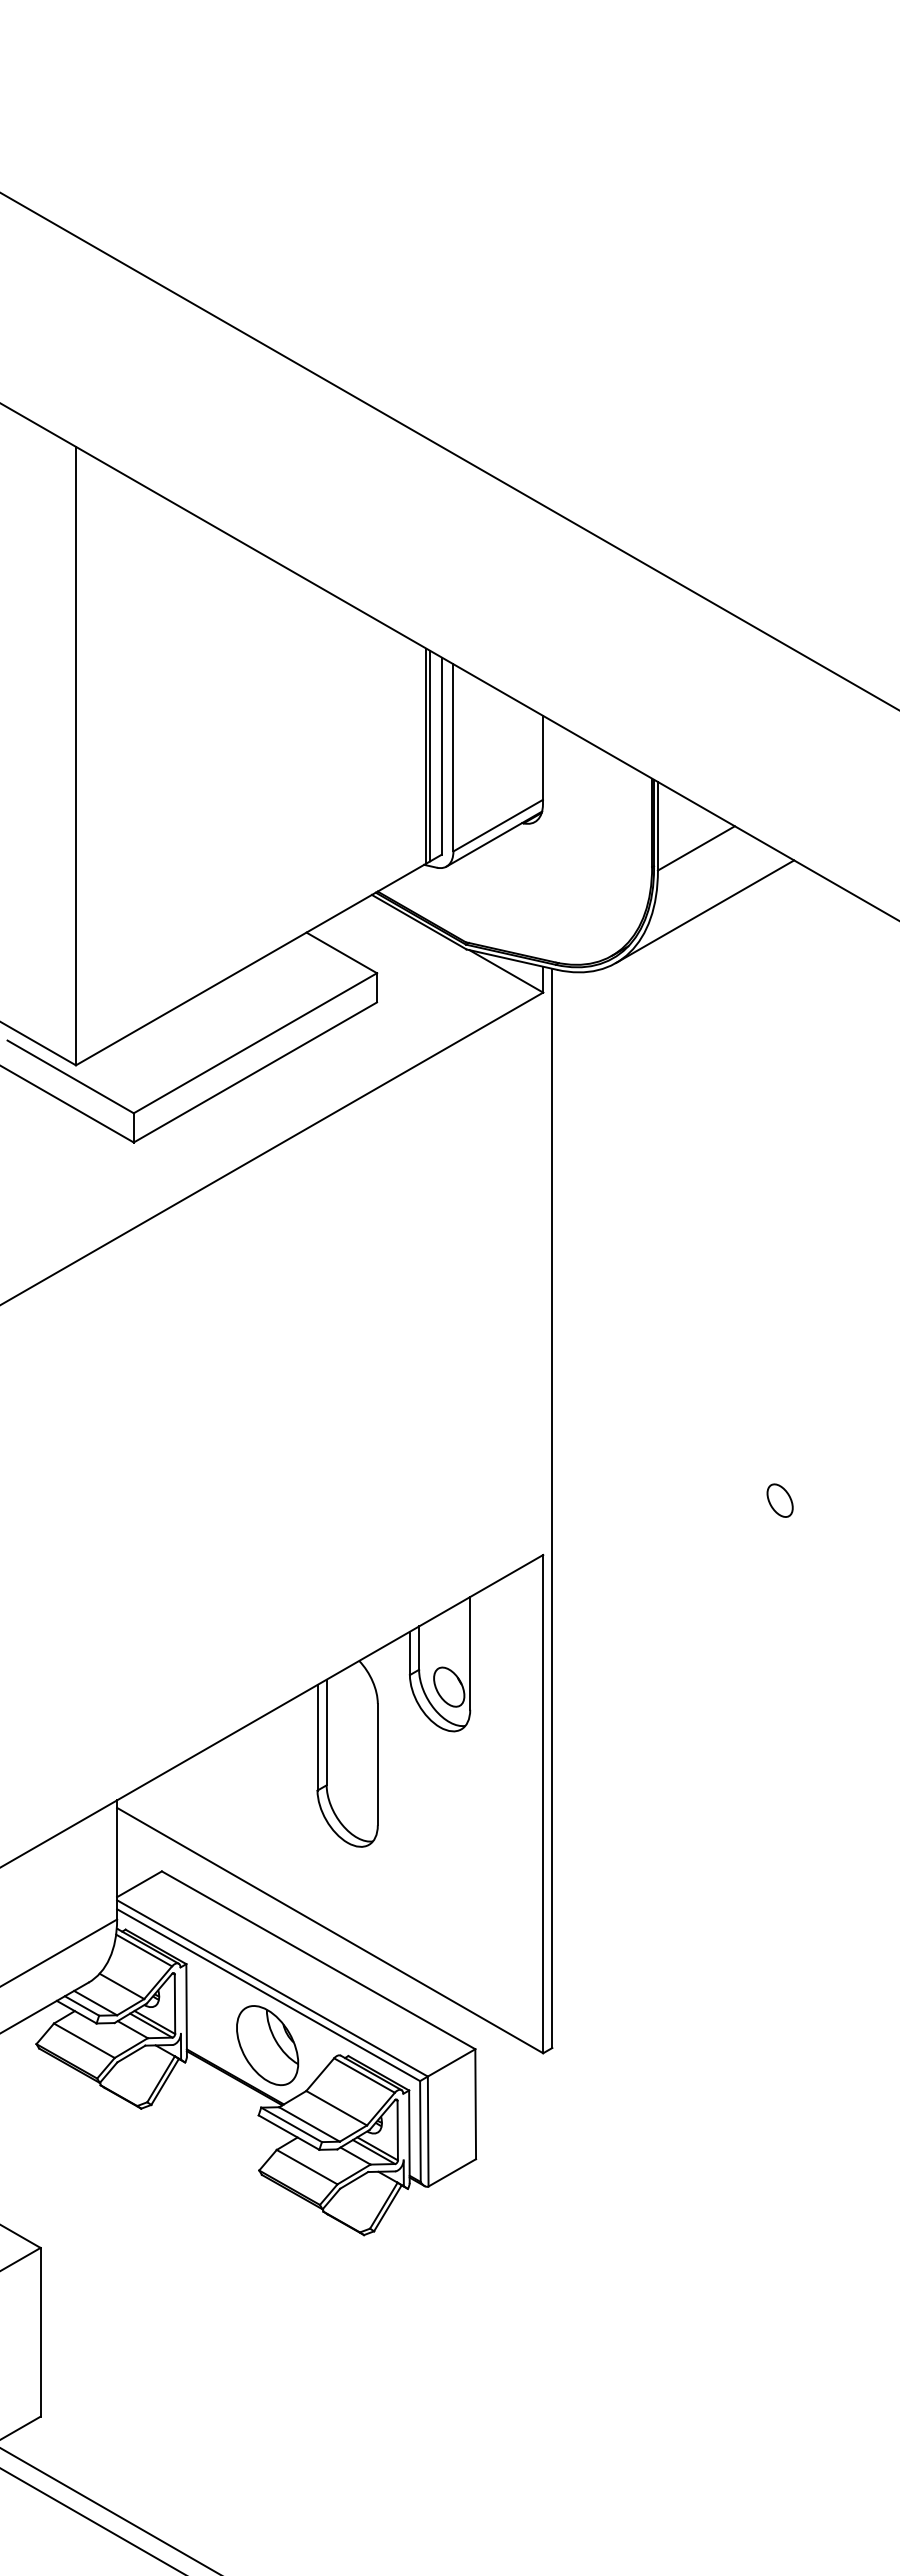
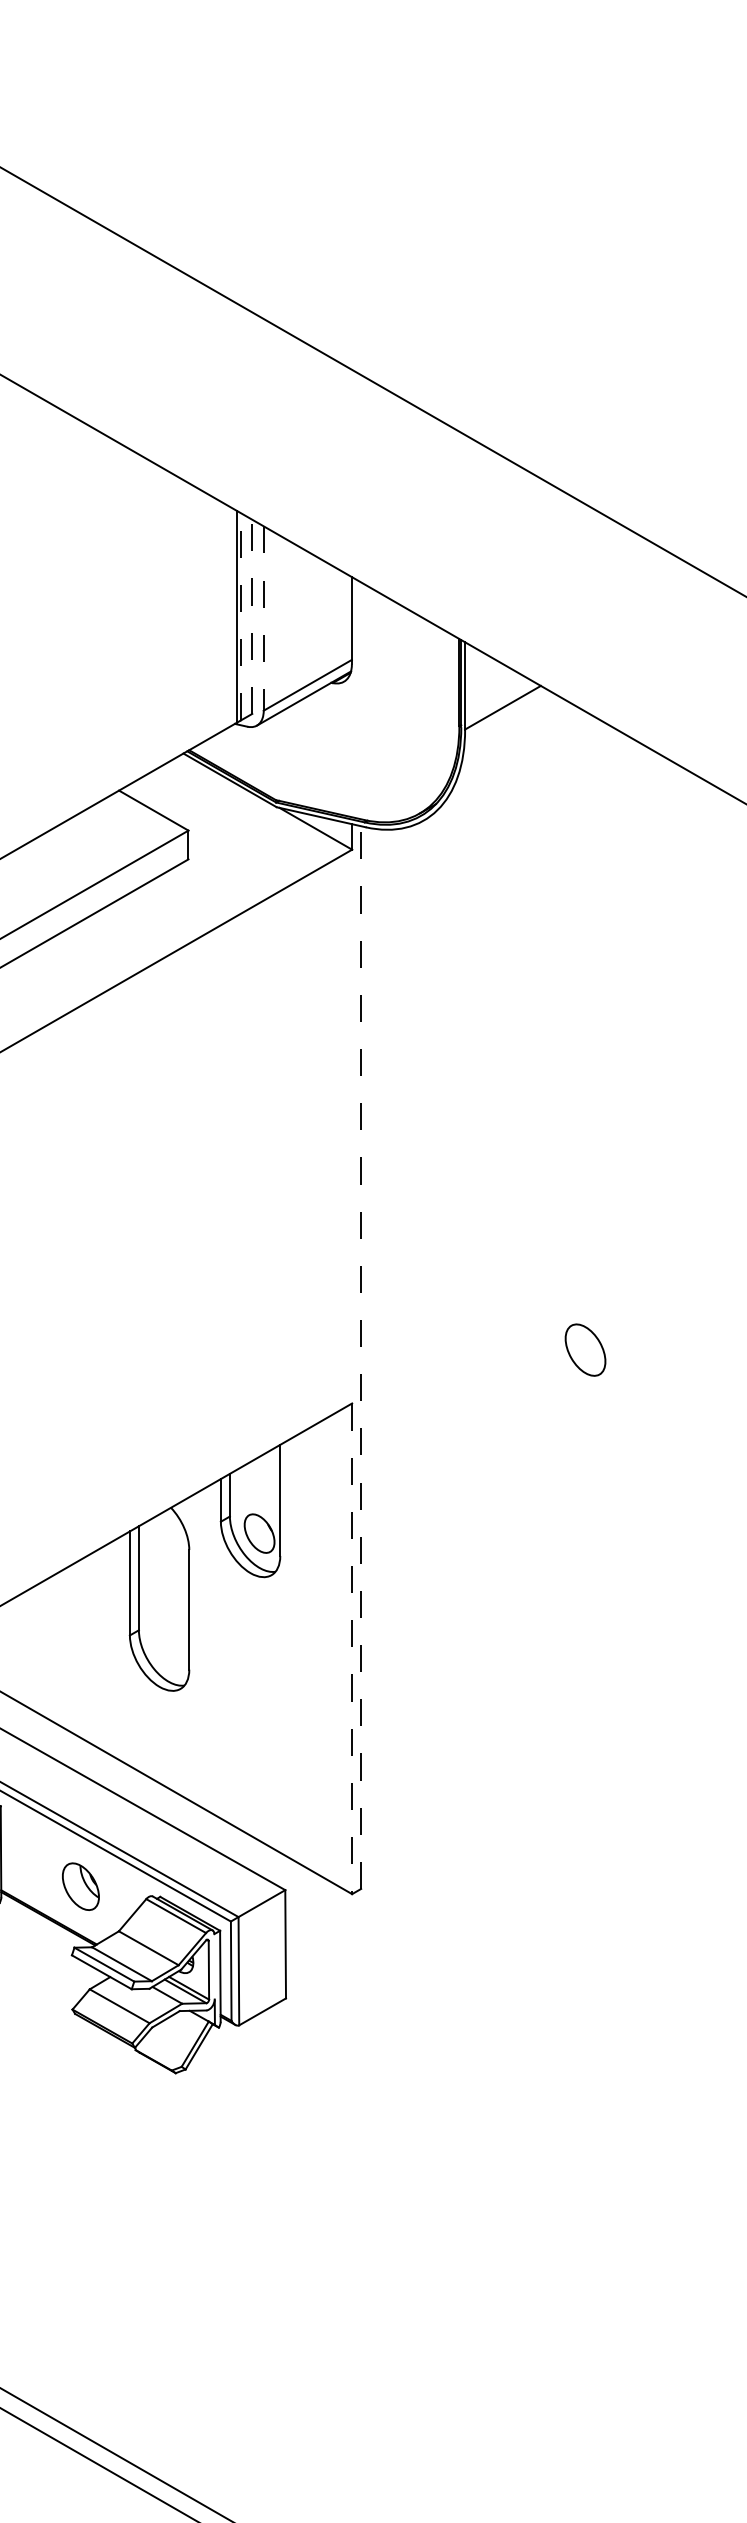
line: (430, 755) -> (241, 616), solid -> dashed
line: (441, 756) -> (251, 617), solid -> dashed
line: (453, 757) -> (263, 618), solid -> dashed
line: (705, 911) -> (511, 769), removed
part: (779, 1500) -> (584, 1349), size x1.6
line: (552, 1508) -> (361, 1357), solid -> dashed
line: (543, 1804) -> (352, 1649), solid -> dashed
part: (267, 2045) -> (80, 1886), size x0.6

